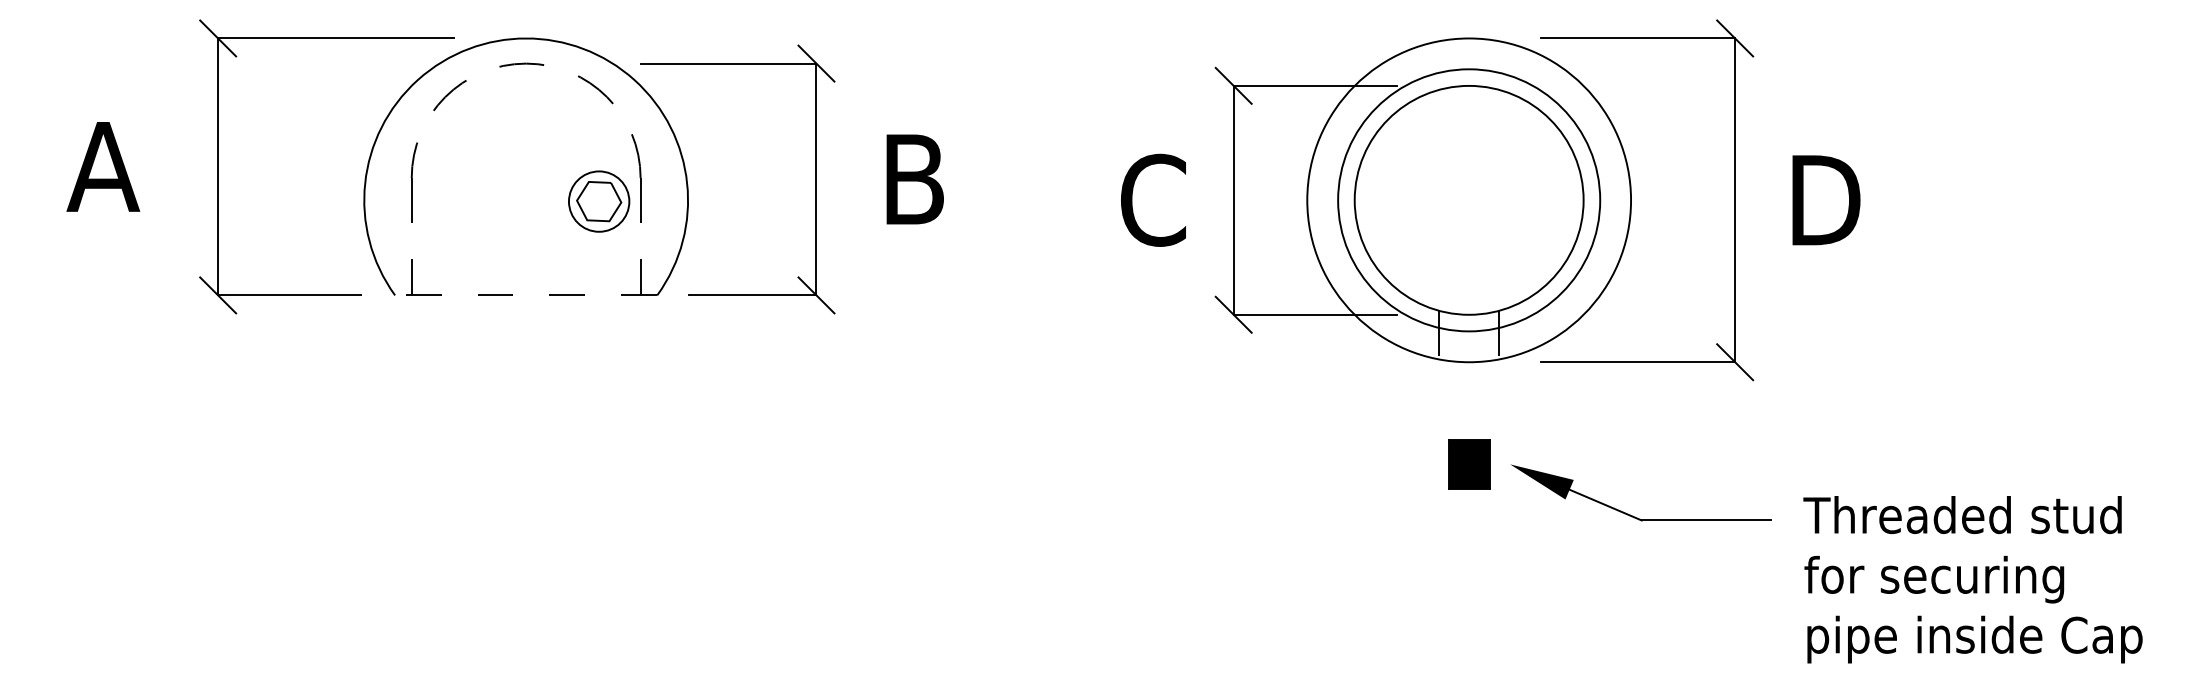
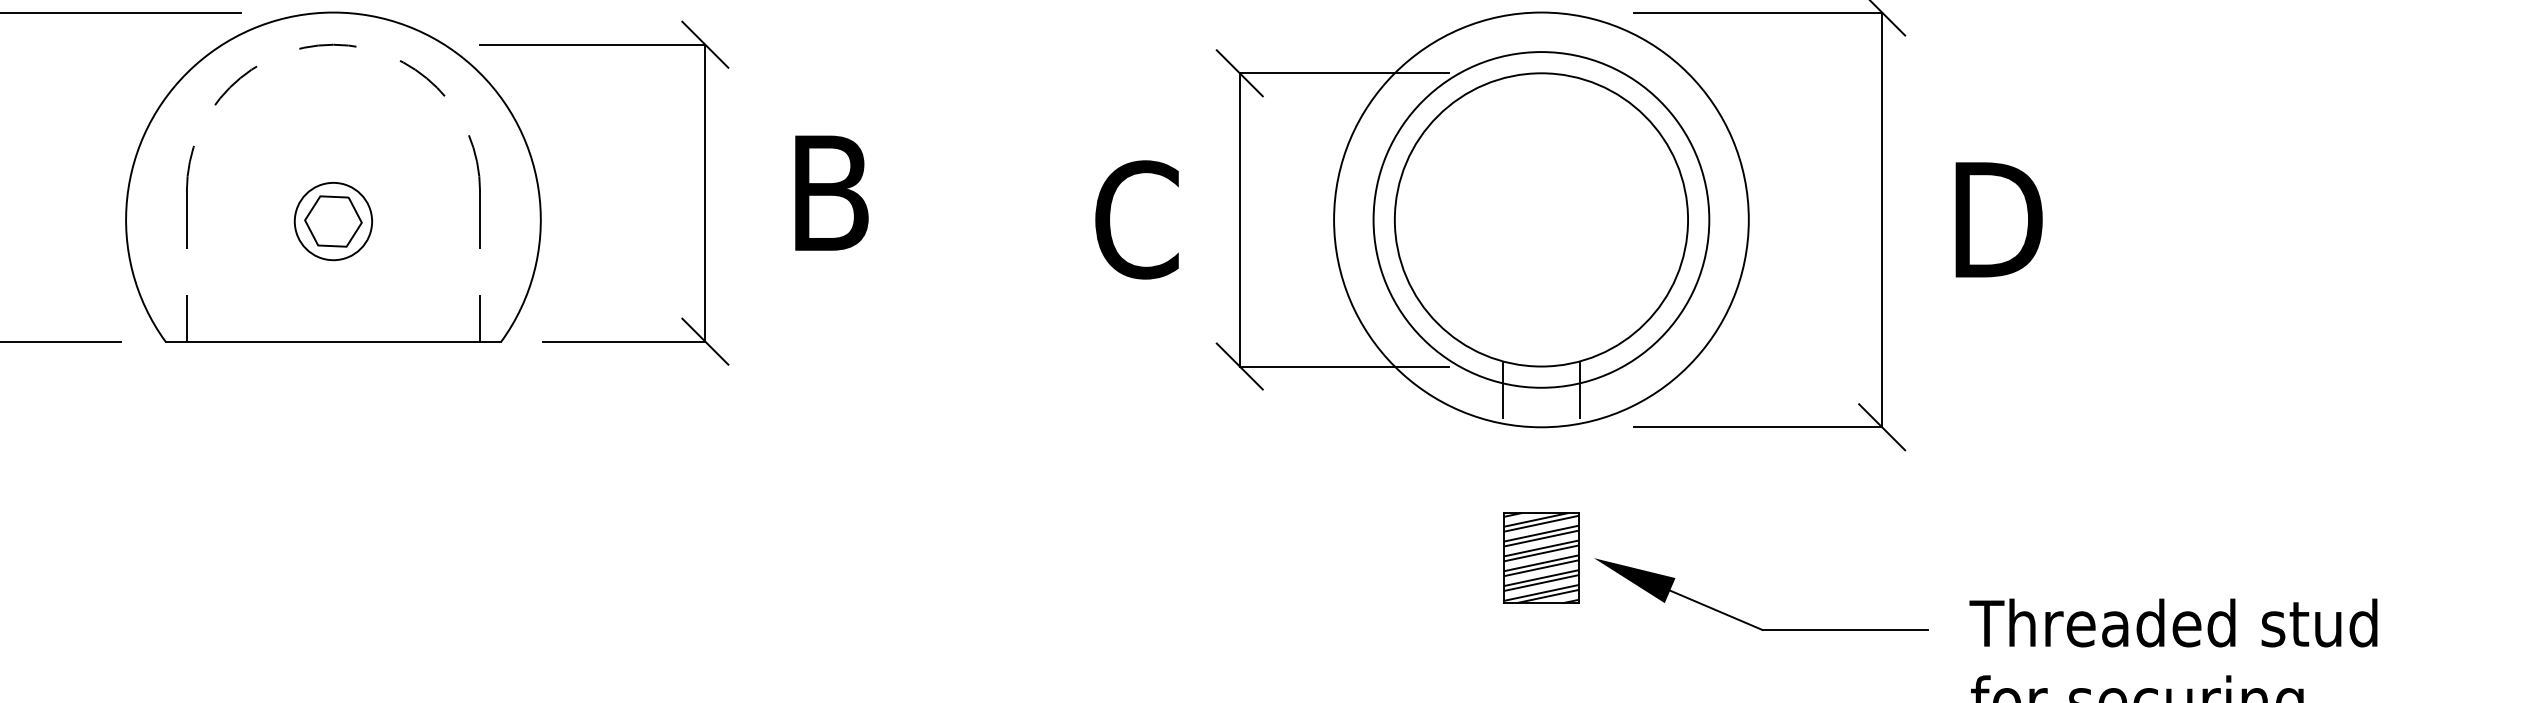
part: (599, 201) -> (333, 221), moved
line: (525, 295) -> (332, 341), dashed -> solid
part: (1468, 464) -> (1540, 558), size x1.43

